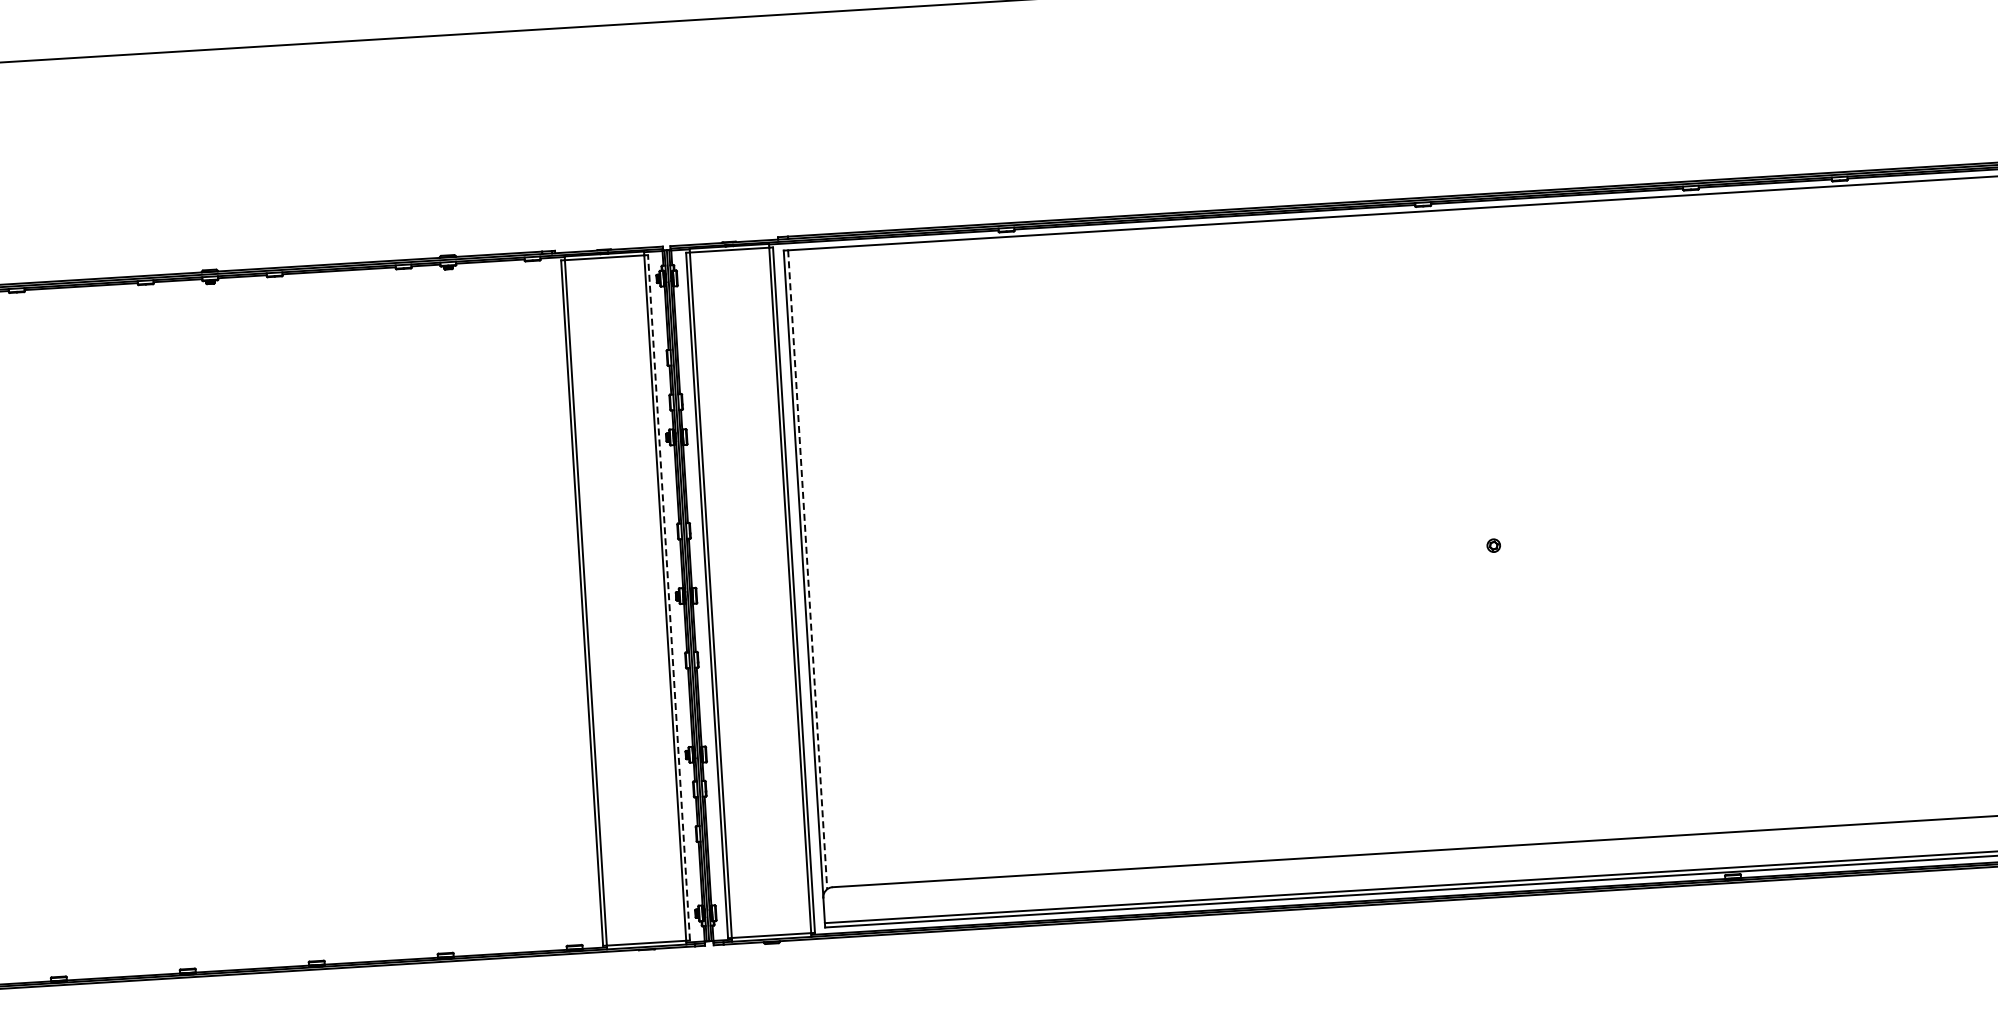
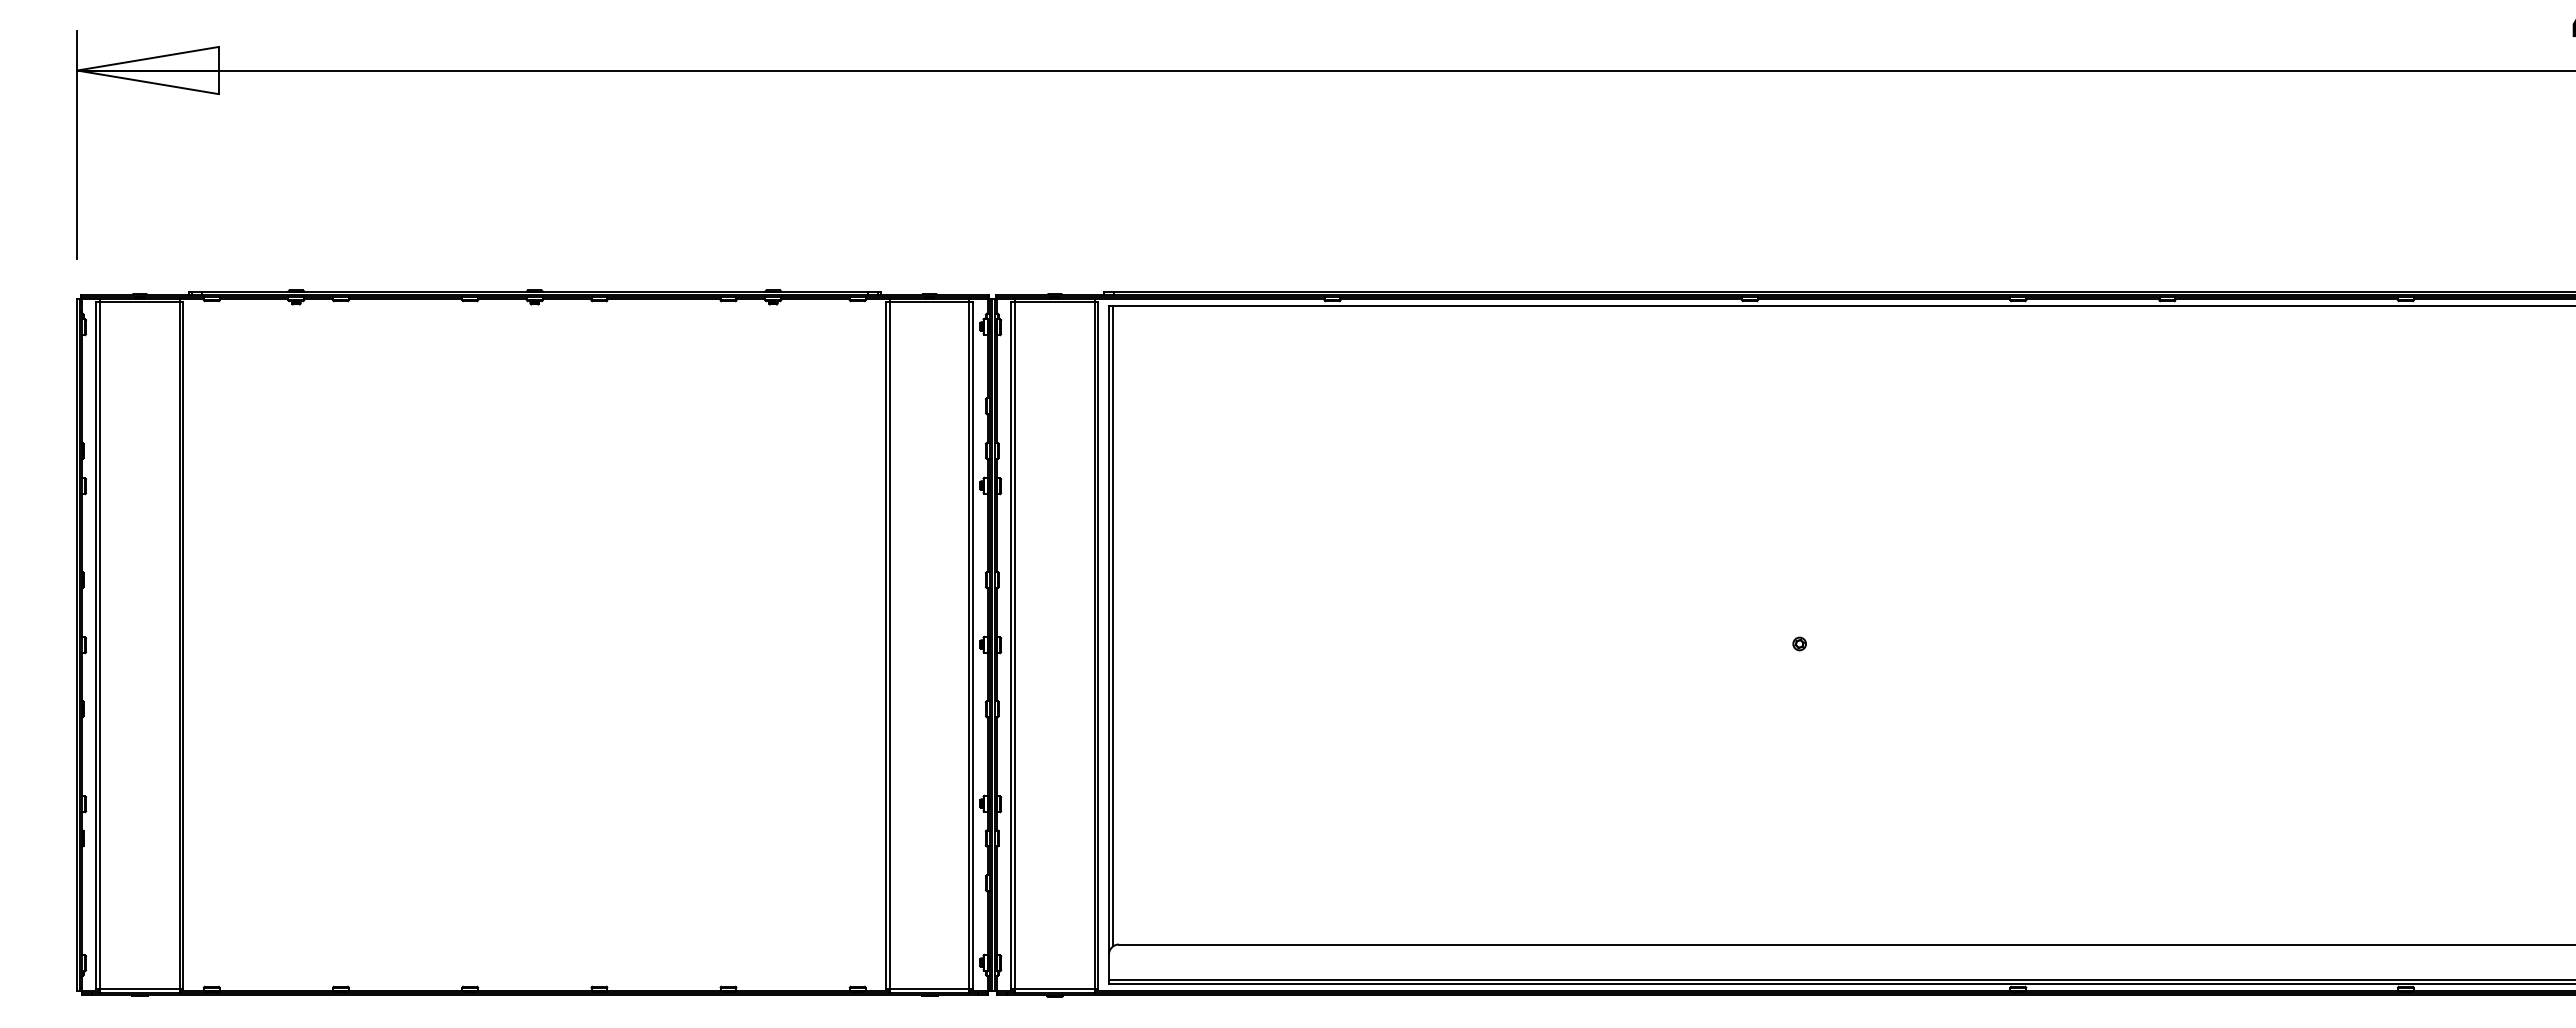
line: (807, 570) -> (1113, 626), dashed -> solid
line: (669, 597) -> (973, 645), dashed -> solid

